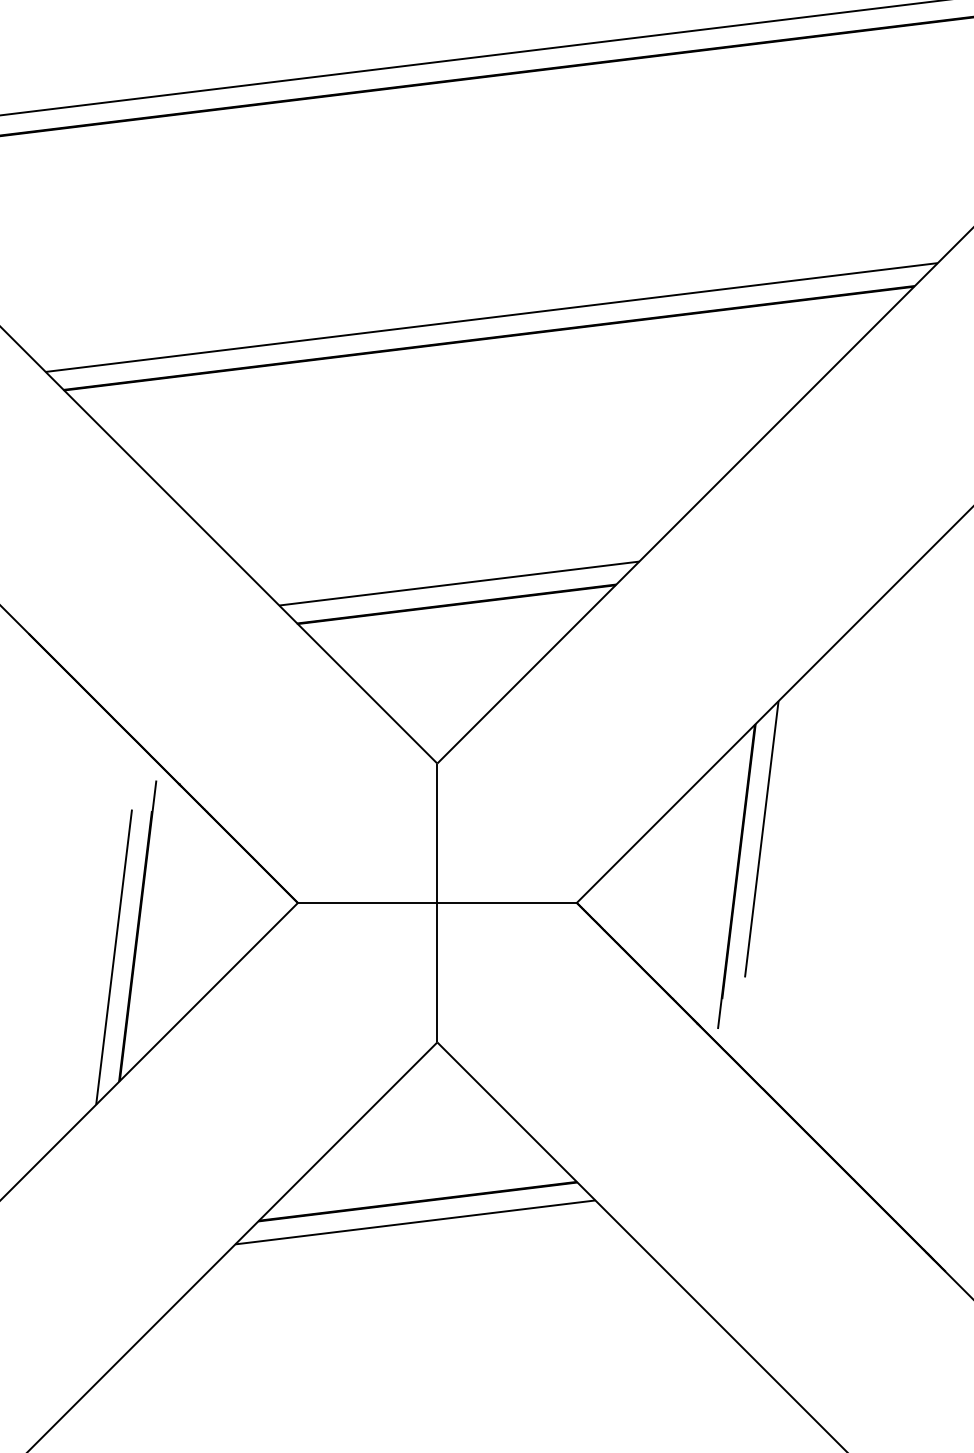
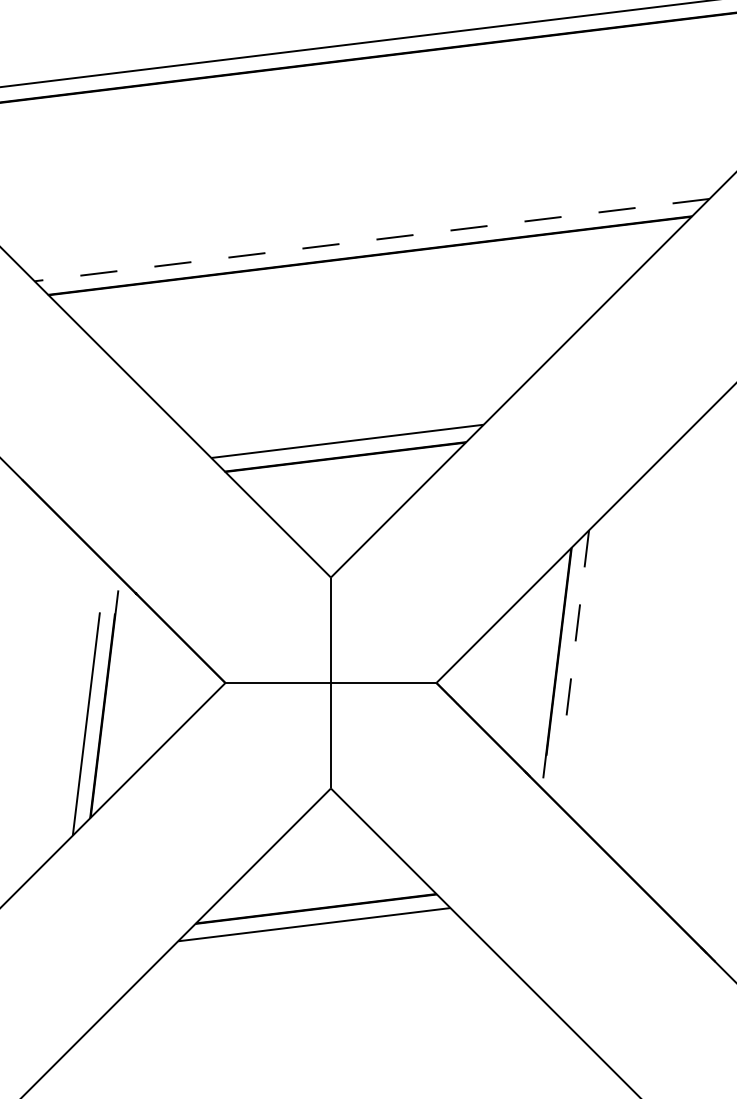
line: (492, 318) -> (372, 240), solid -> dashed
line: (761, 840) -> (576, 635), solid -> dashed

